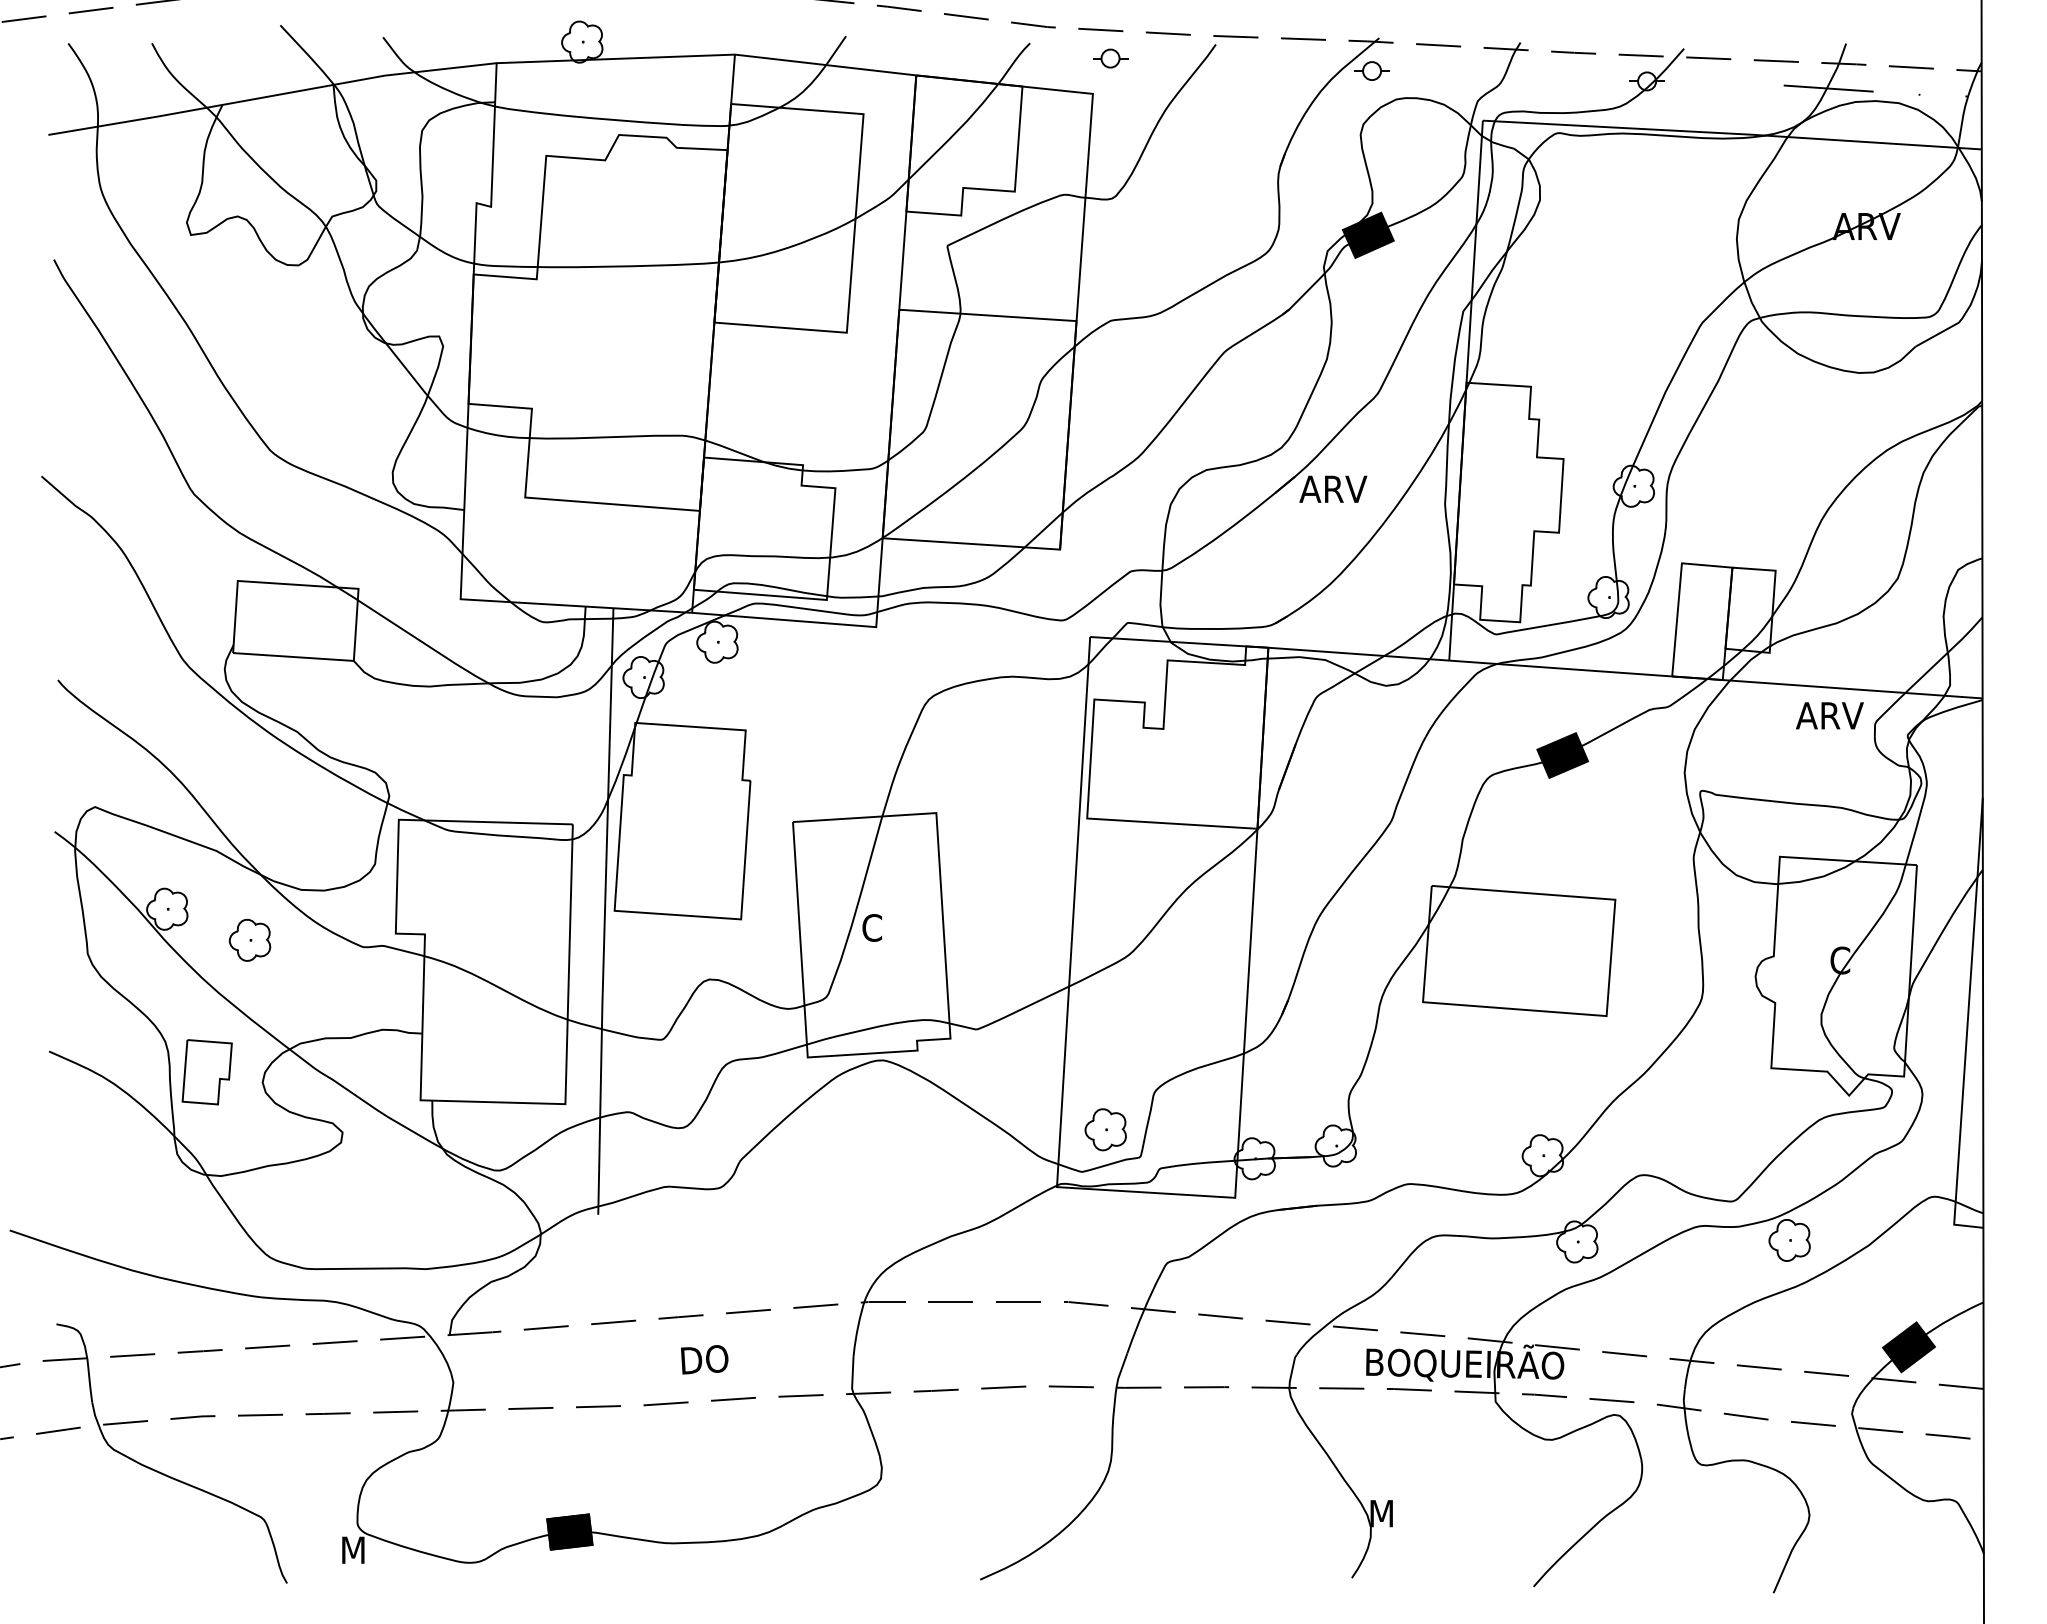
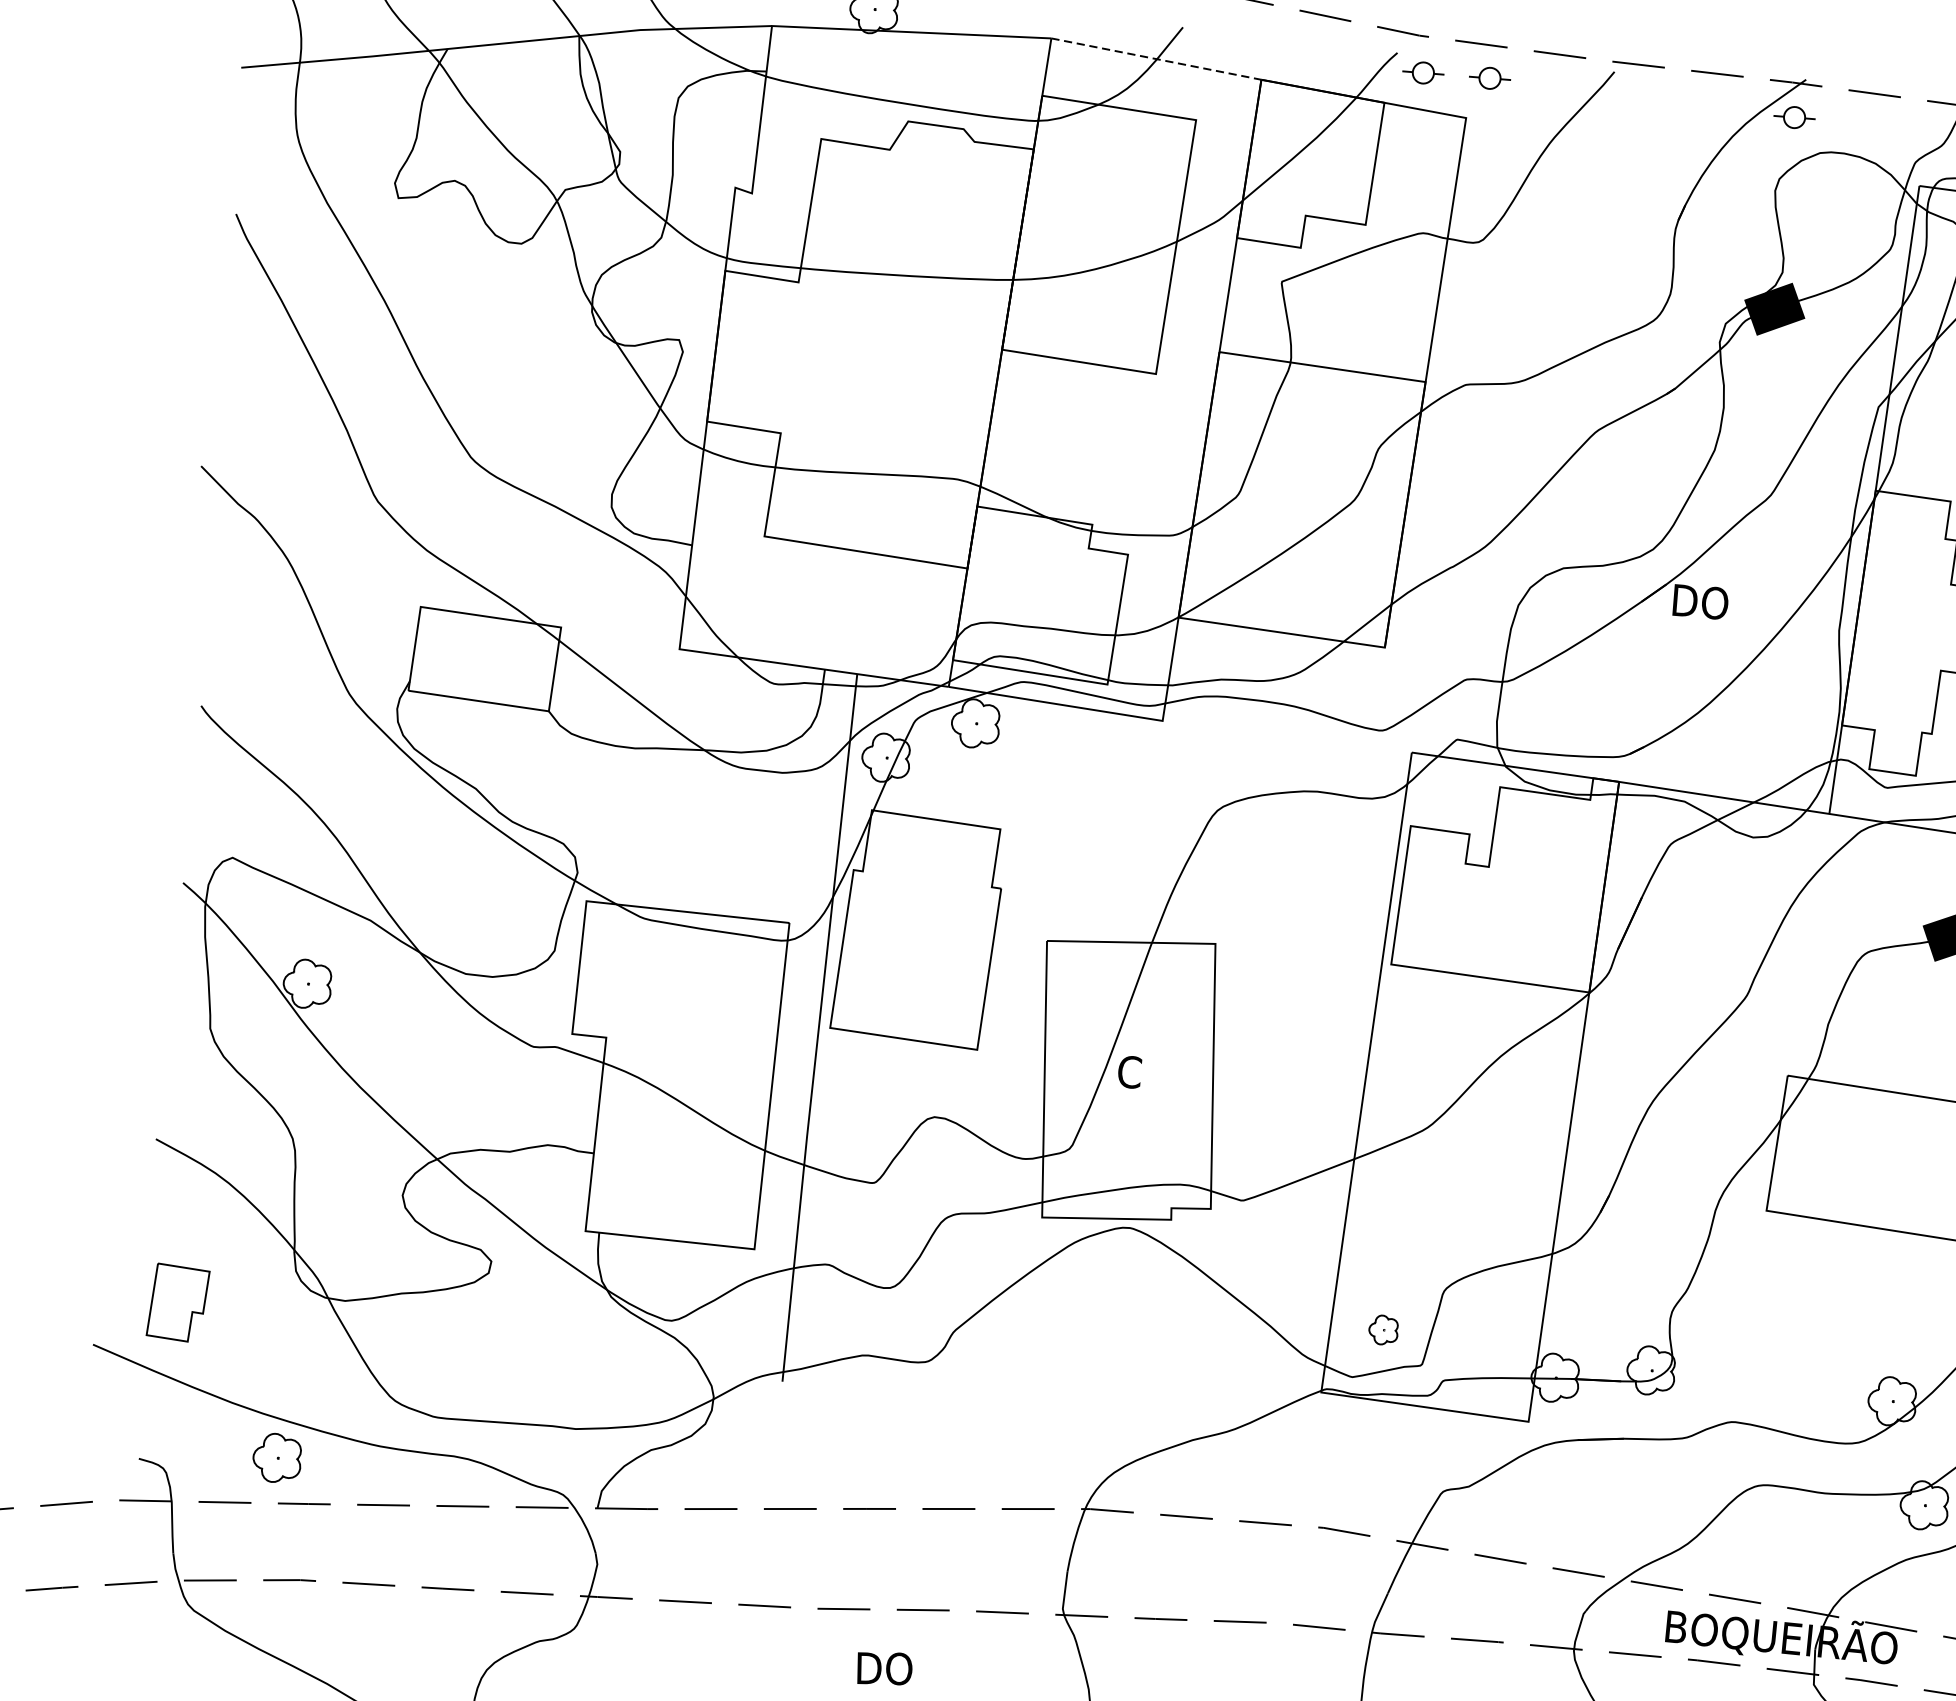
part: (1053, 58) -> (1423, 72), added
line: (826, 65) -> (1157, 59), solid -> dashed
text: (1333, 489) -> (1710, 603), ARV -> DO
part: (249, 940) -> (276, 1458), moved
part: (206, 1072) -> (177, 1303), moved
part: (1105, 1129) -> (1383, 1329), size x0.6
text: (704, 1359) -> (884, 1668), moved

